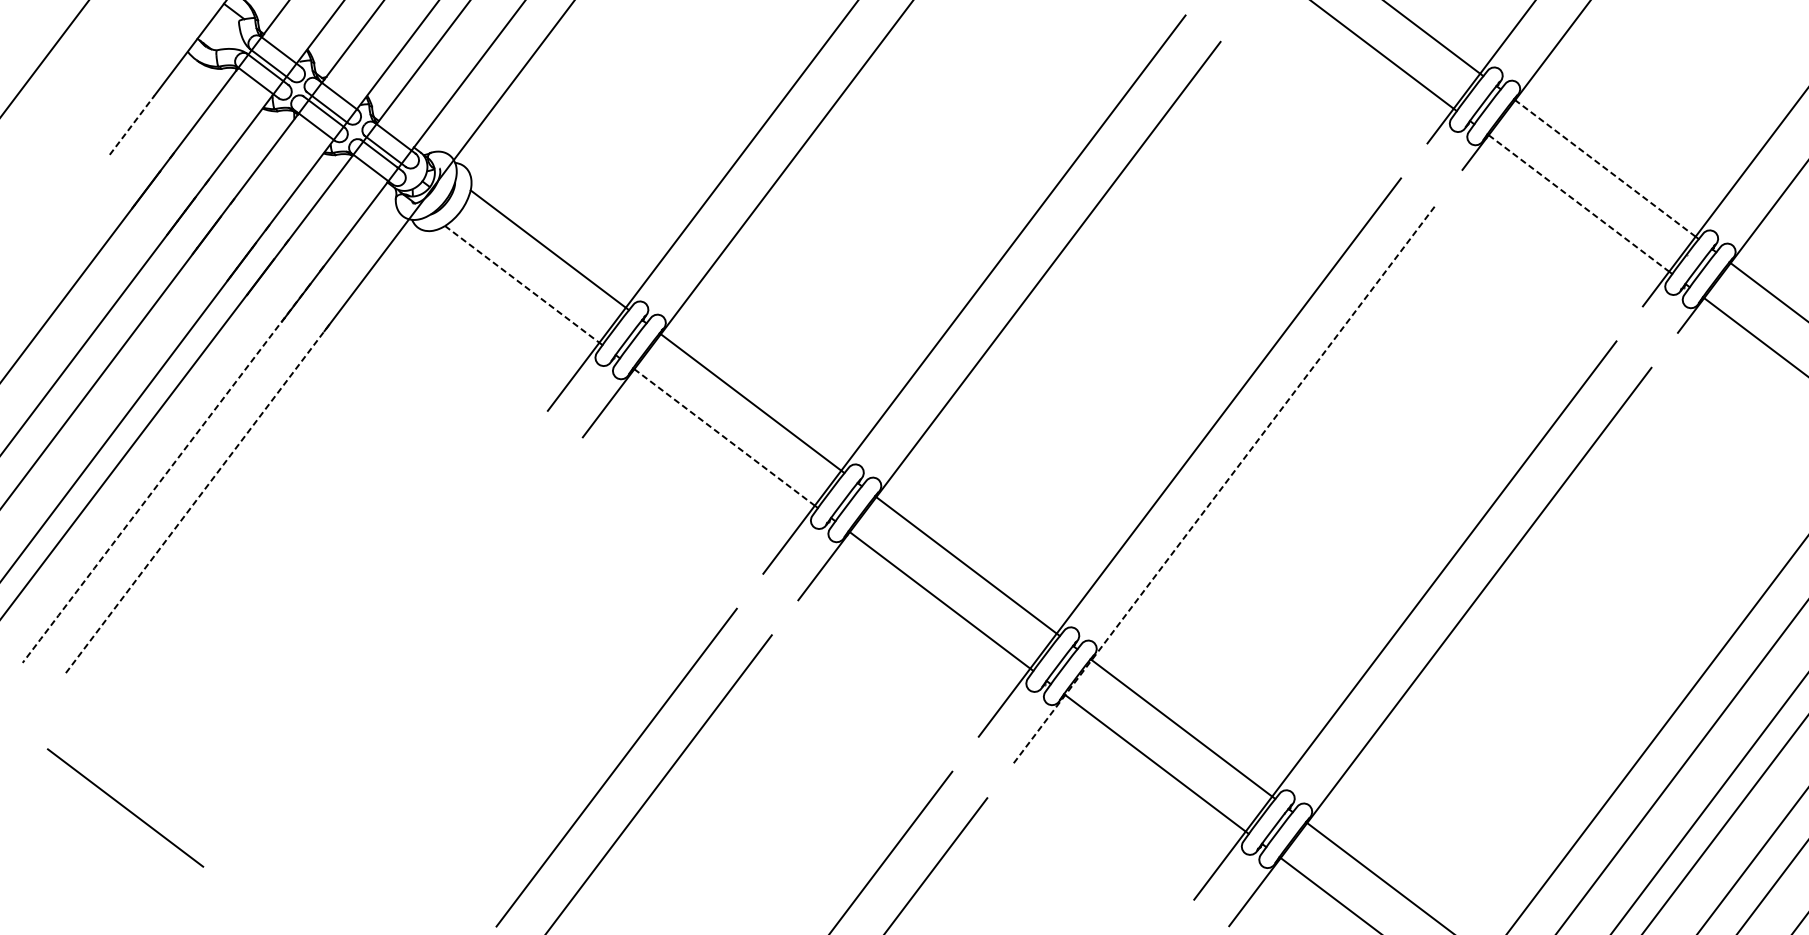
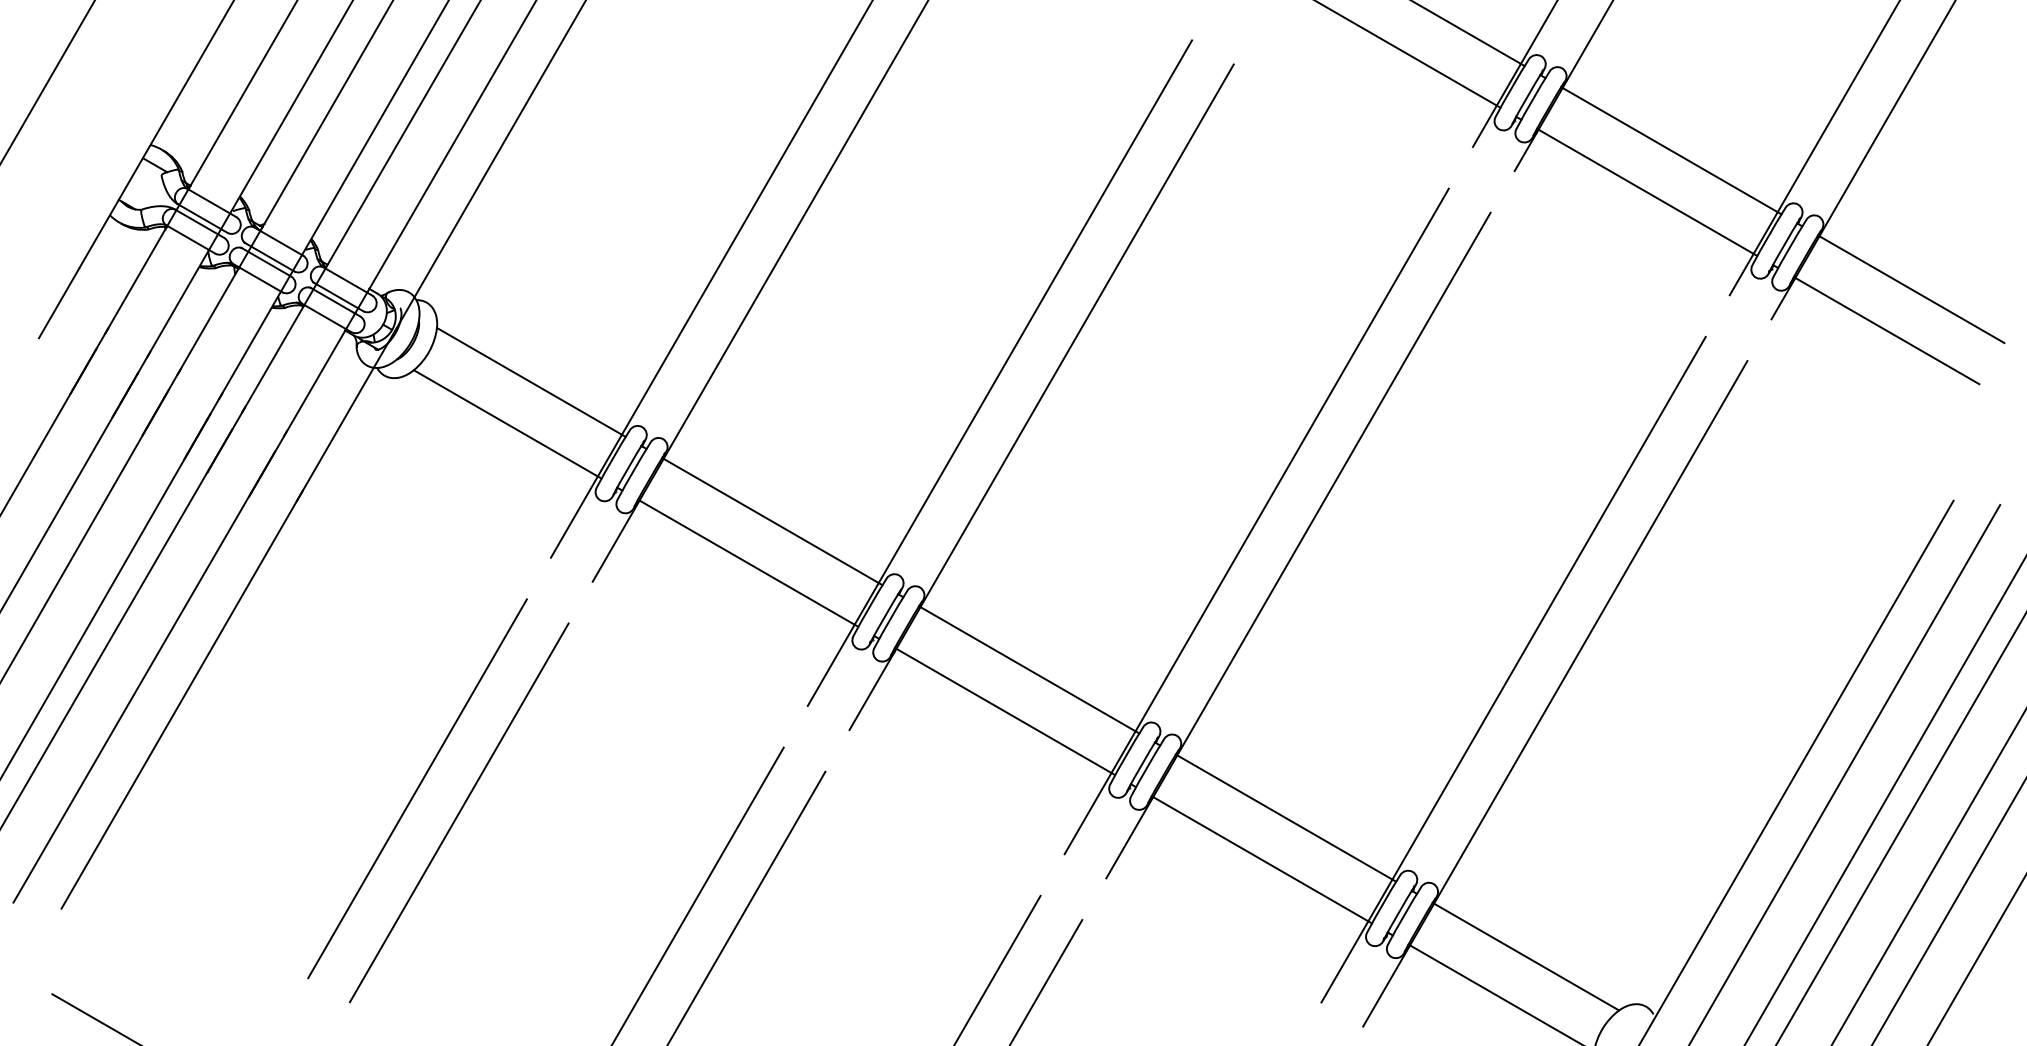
line: (132, 125) -> (59, 303), dashed -> solid
line: (1604, 167) -> (1669, 149), dashed -> solid
line: (1579, 204) -> (1646, 192), dashed -> solid
line: (522, 284) -> (506, 423), dashed -> solid
line: (724, 437) -> (747, 562), dashed -> solid
arc: (165, 474) -> (143, 678), dashed -> solid
line: (1224, 484) -> (1298, 545), dashed -> solid
line: (198, 497) -> (182, 699), dashed -> solid
line: (401, 604) -> (417, 788), added
line: (435, 630) -> (458, 812), added

